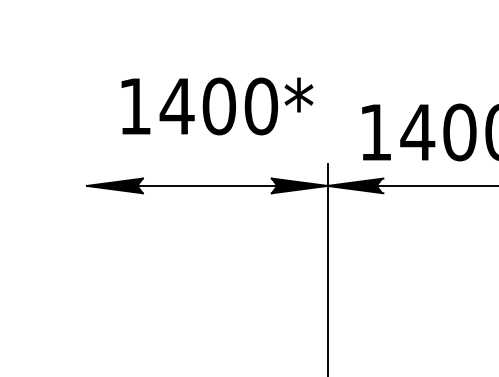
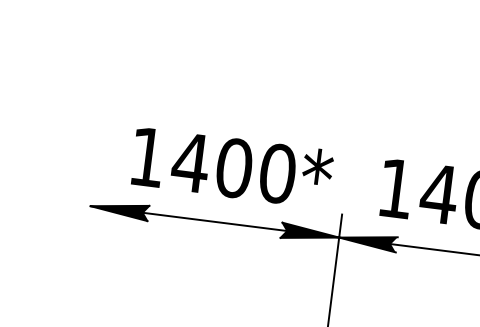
text: (217, 106) -> (232, 168), moved

